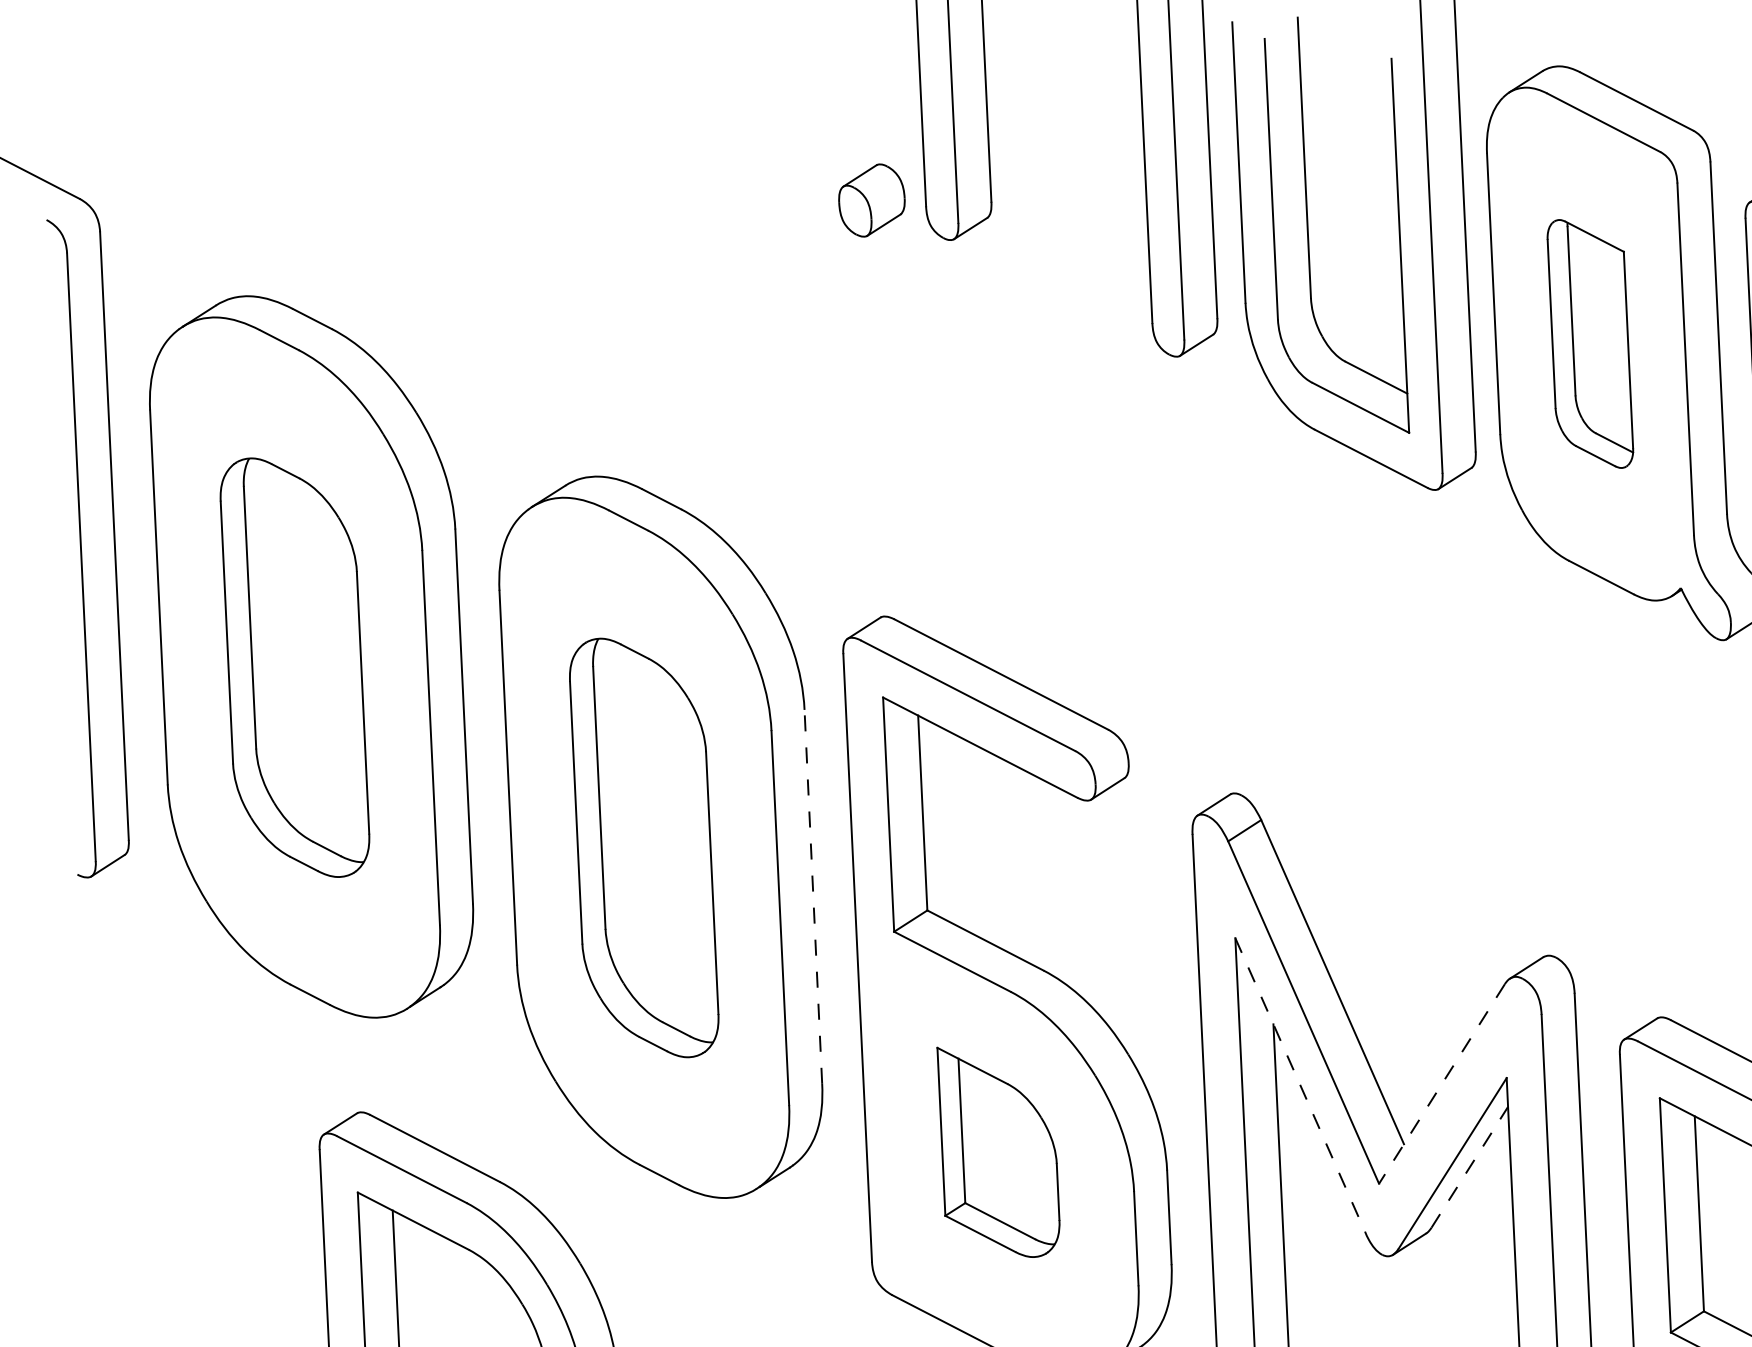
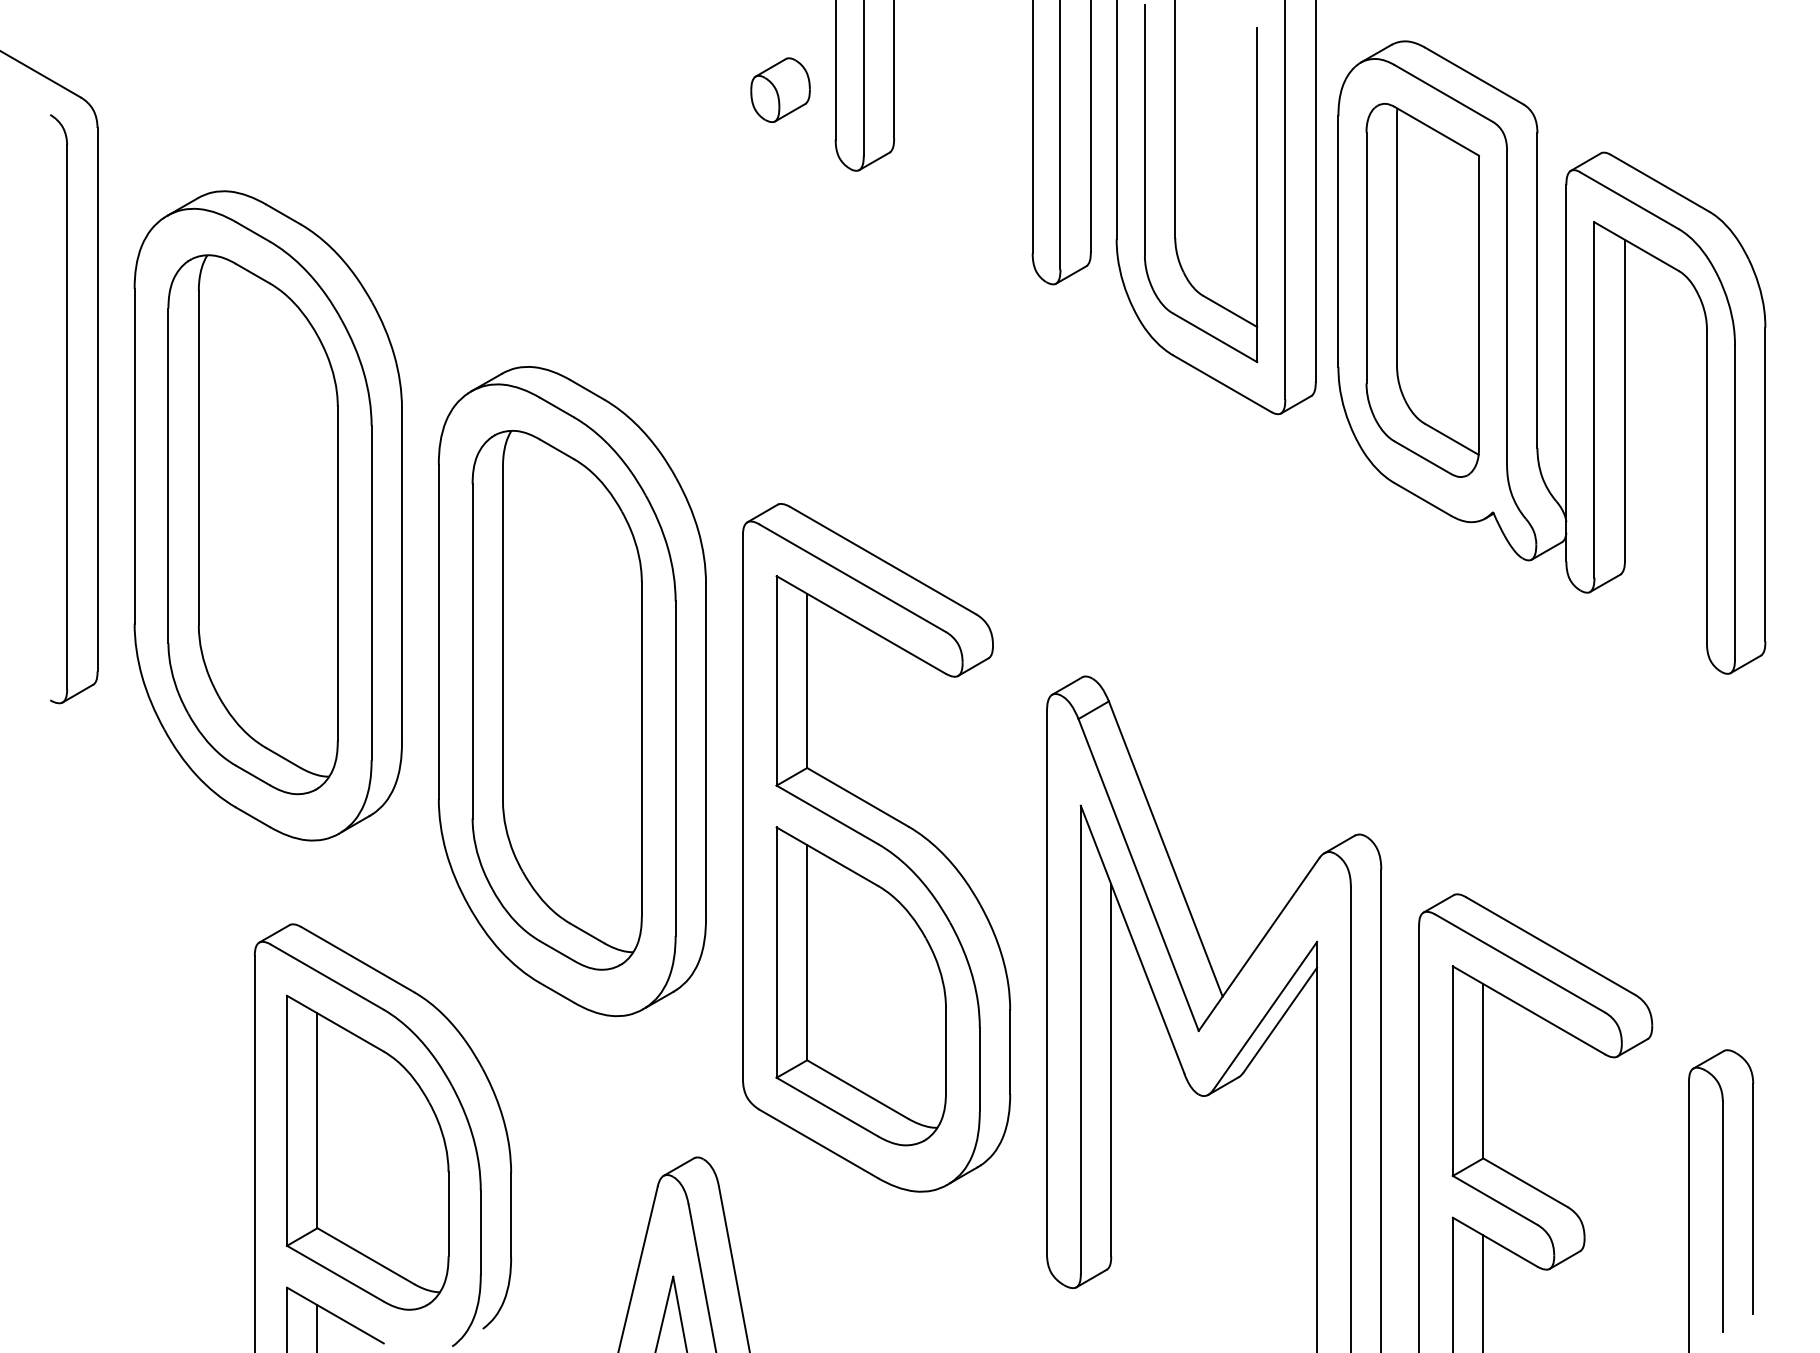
part: (871, 199) -> (780, 89), moved
part: (1590, 344) -> (1422, 290), size x1.67
part: (294, 667) -> (252, 524), size x1.43
part: (643, 848) -> (556, 700), size x1.43
line: (813, 896) -> (706, 750), dashed -> solid
line: (1441, 1083) -> (1258, 944), dashed -> solid
line: (1300, 1085) -> (1132, 939), dashed -> solid
part: (998, 1151) -> (860, 986), size x1.67
line: (1469, 1167) -> (1280, 1020), dashed -> solid

